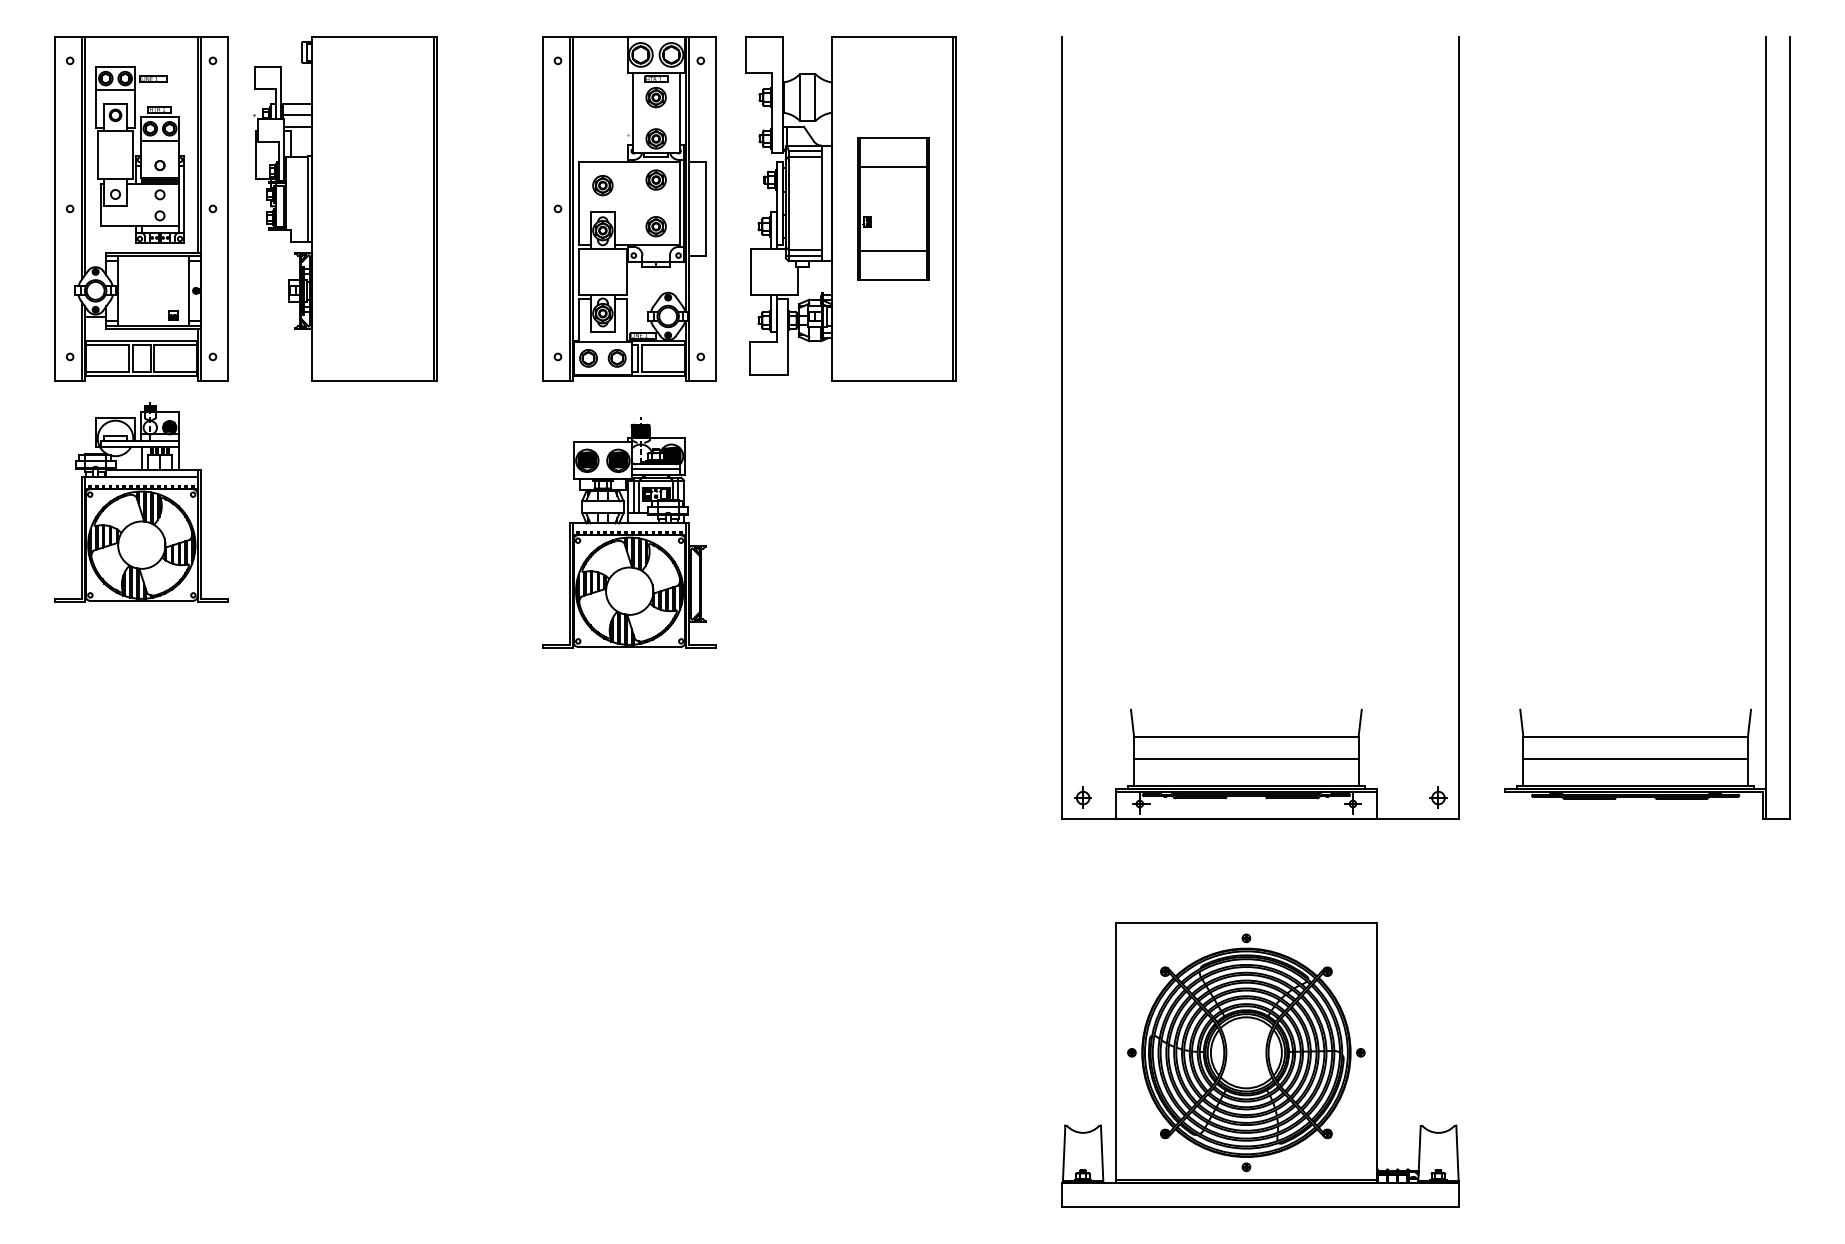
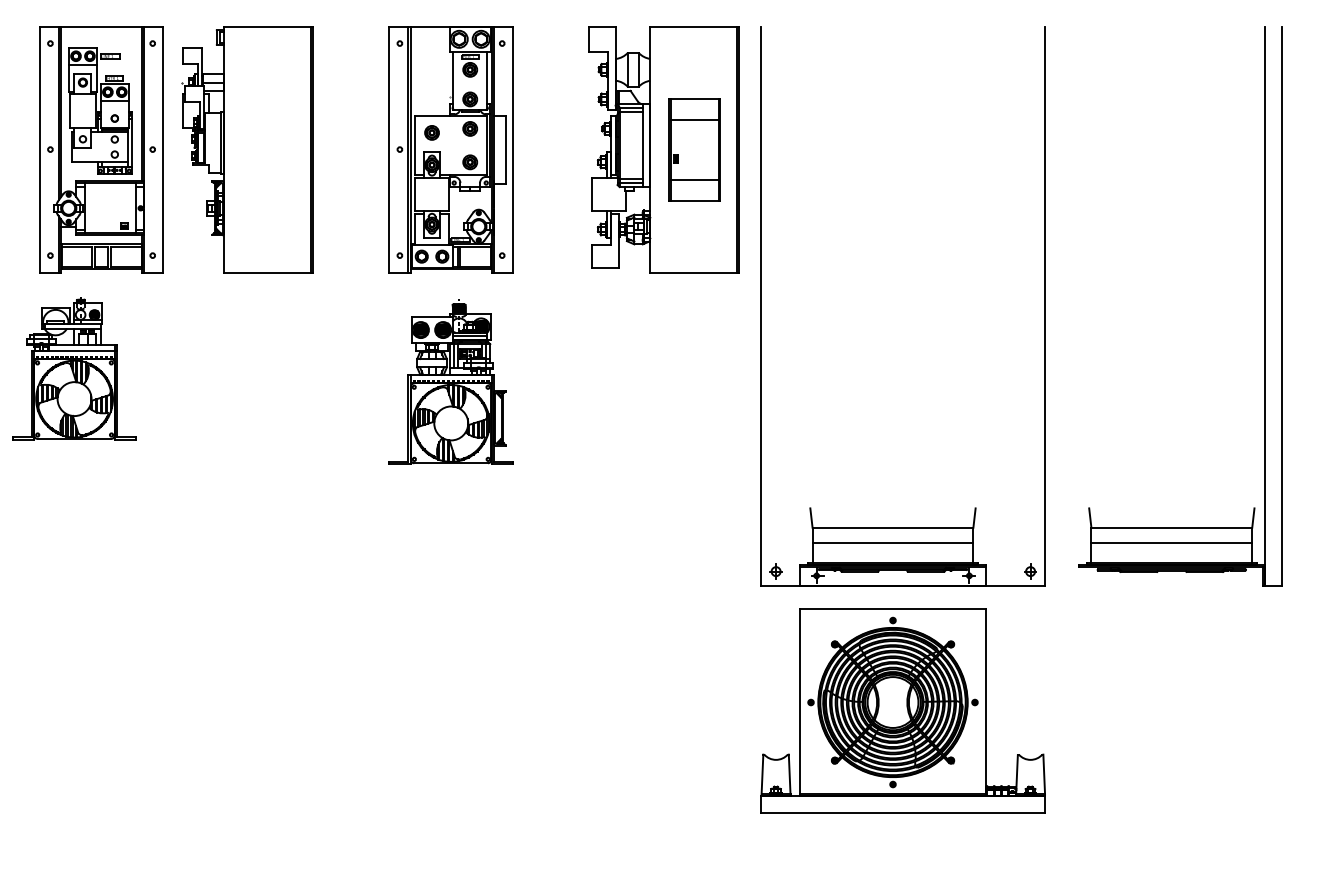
part: (850, 208) -> (663, 149), moved
part: (141, 502) -> (74, 368), moved
part: (1260, 1064) -> (903, 710), moved

